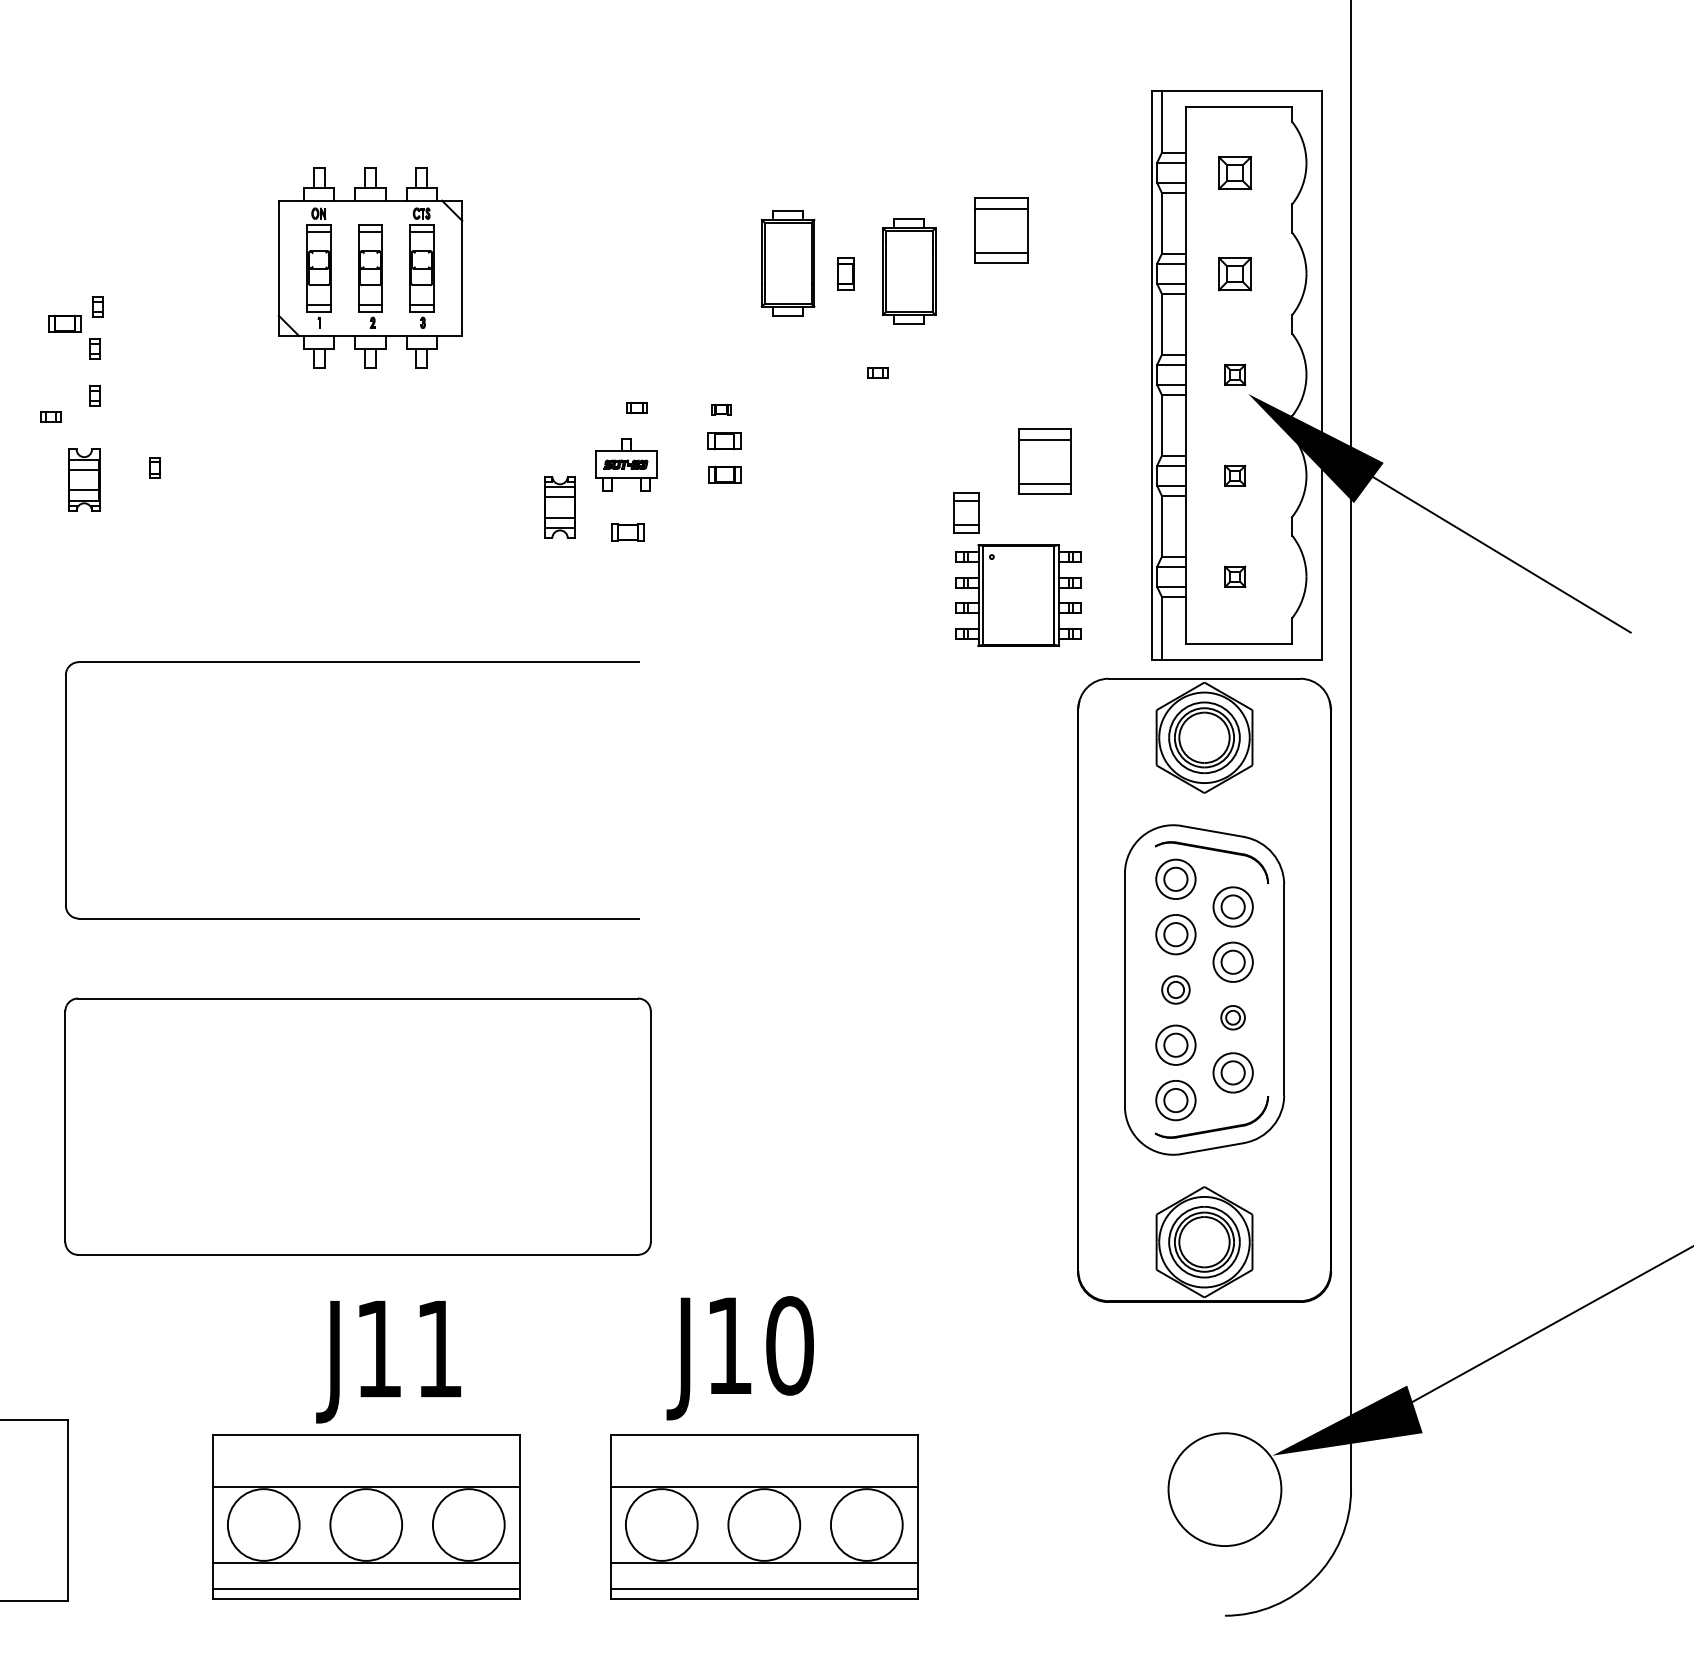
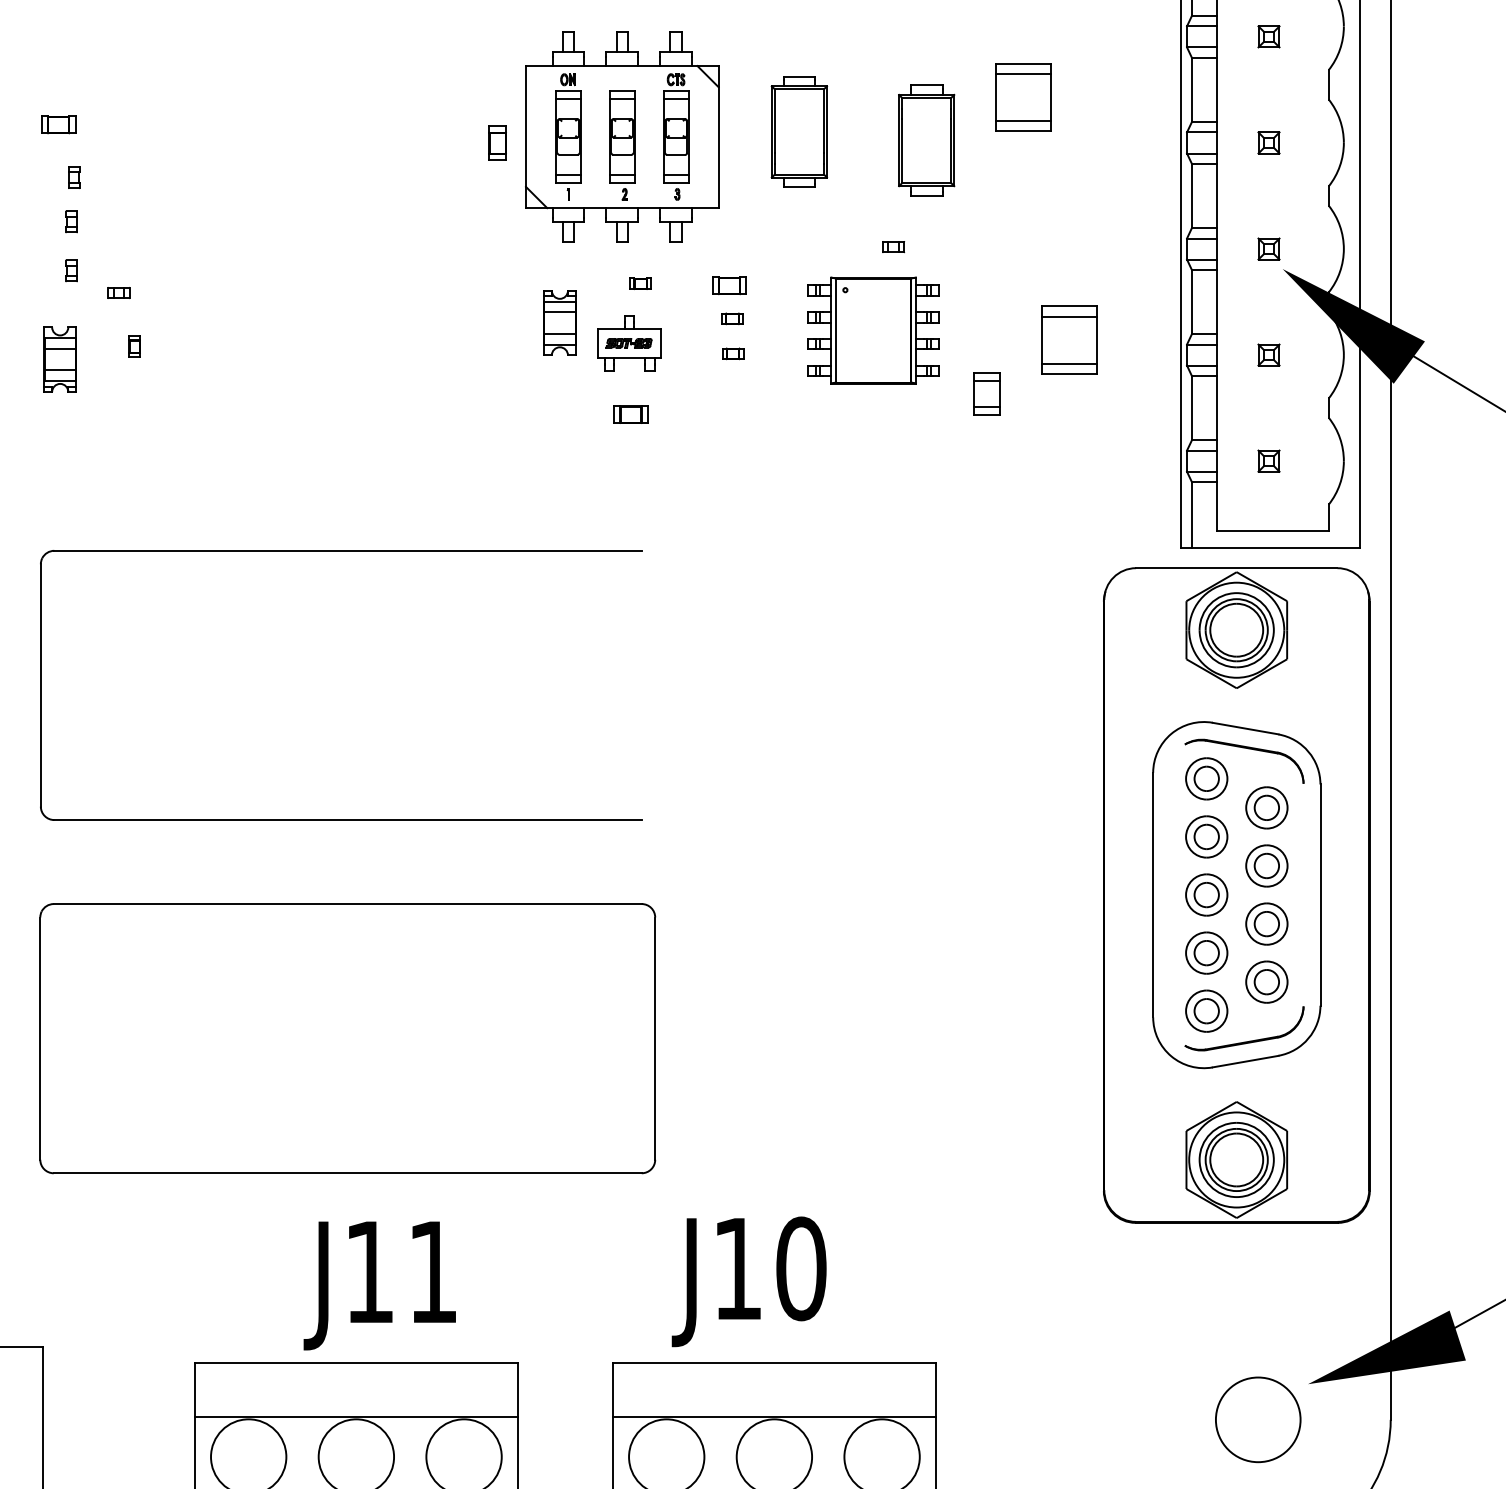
part: (1235, 172) -> (1269, 36), size x0.62
part: (370, 267) -> (622, 136), moved
part: (845, 273) -> (497, 142), moved
part: (1235, 273) -> (1269, 142), size x0.62
part: (64, 323) -> (58, 124), moved
part: (721, 409) -> (729, 285), size x1.67
part: (50, 416) -> (118, 292), moved
part: (724, 441) -> (732, 319), size x0.62
part: (724, 474) -> (732, 353), size x0.62
part: (559, 507) -> (559, 323), moved
part: (1018, 595) -> (873, 330), moved
part: (1175, 989) -> (1206, 894), size x1.43
part: (1232, 1017) -> (1266, 923), size x1.67
circle: (1224, 1489) -> (1257, 1419), size x0.71

